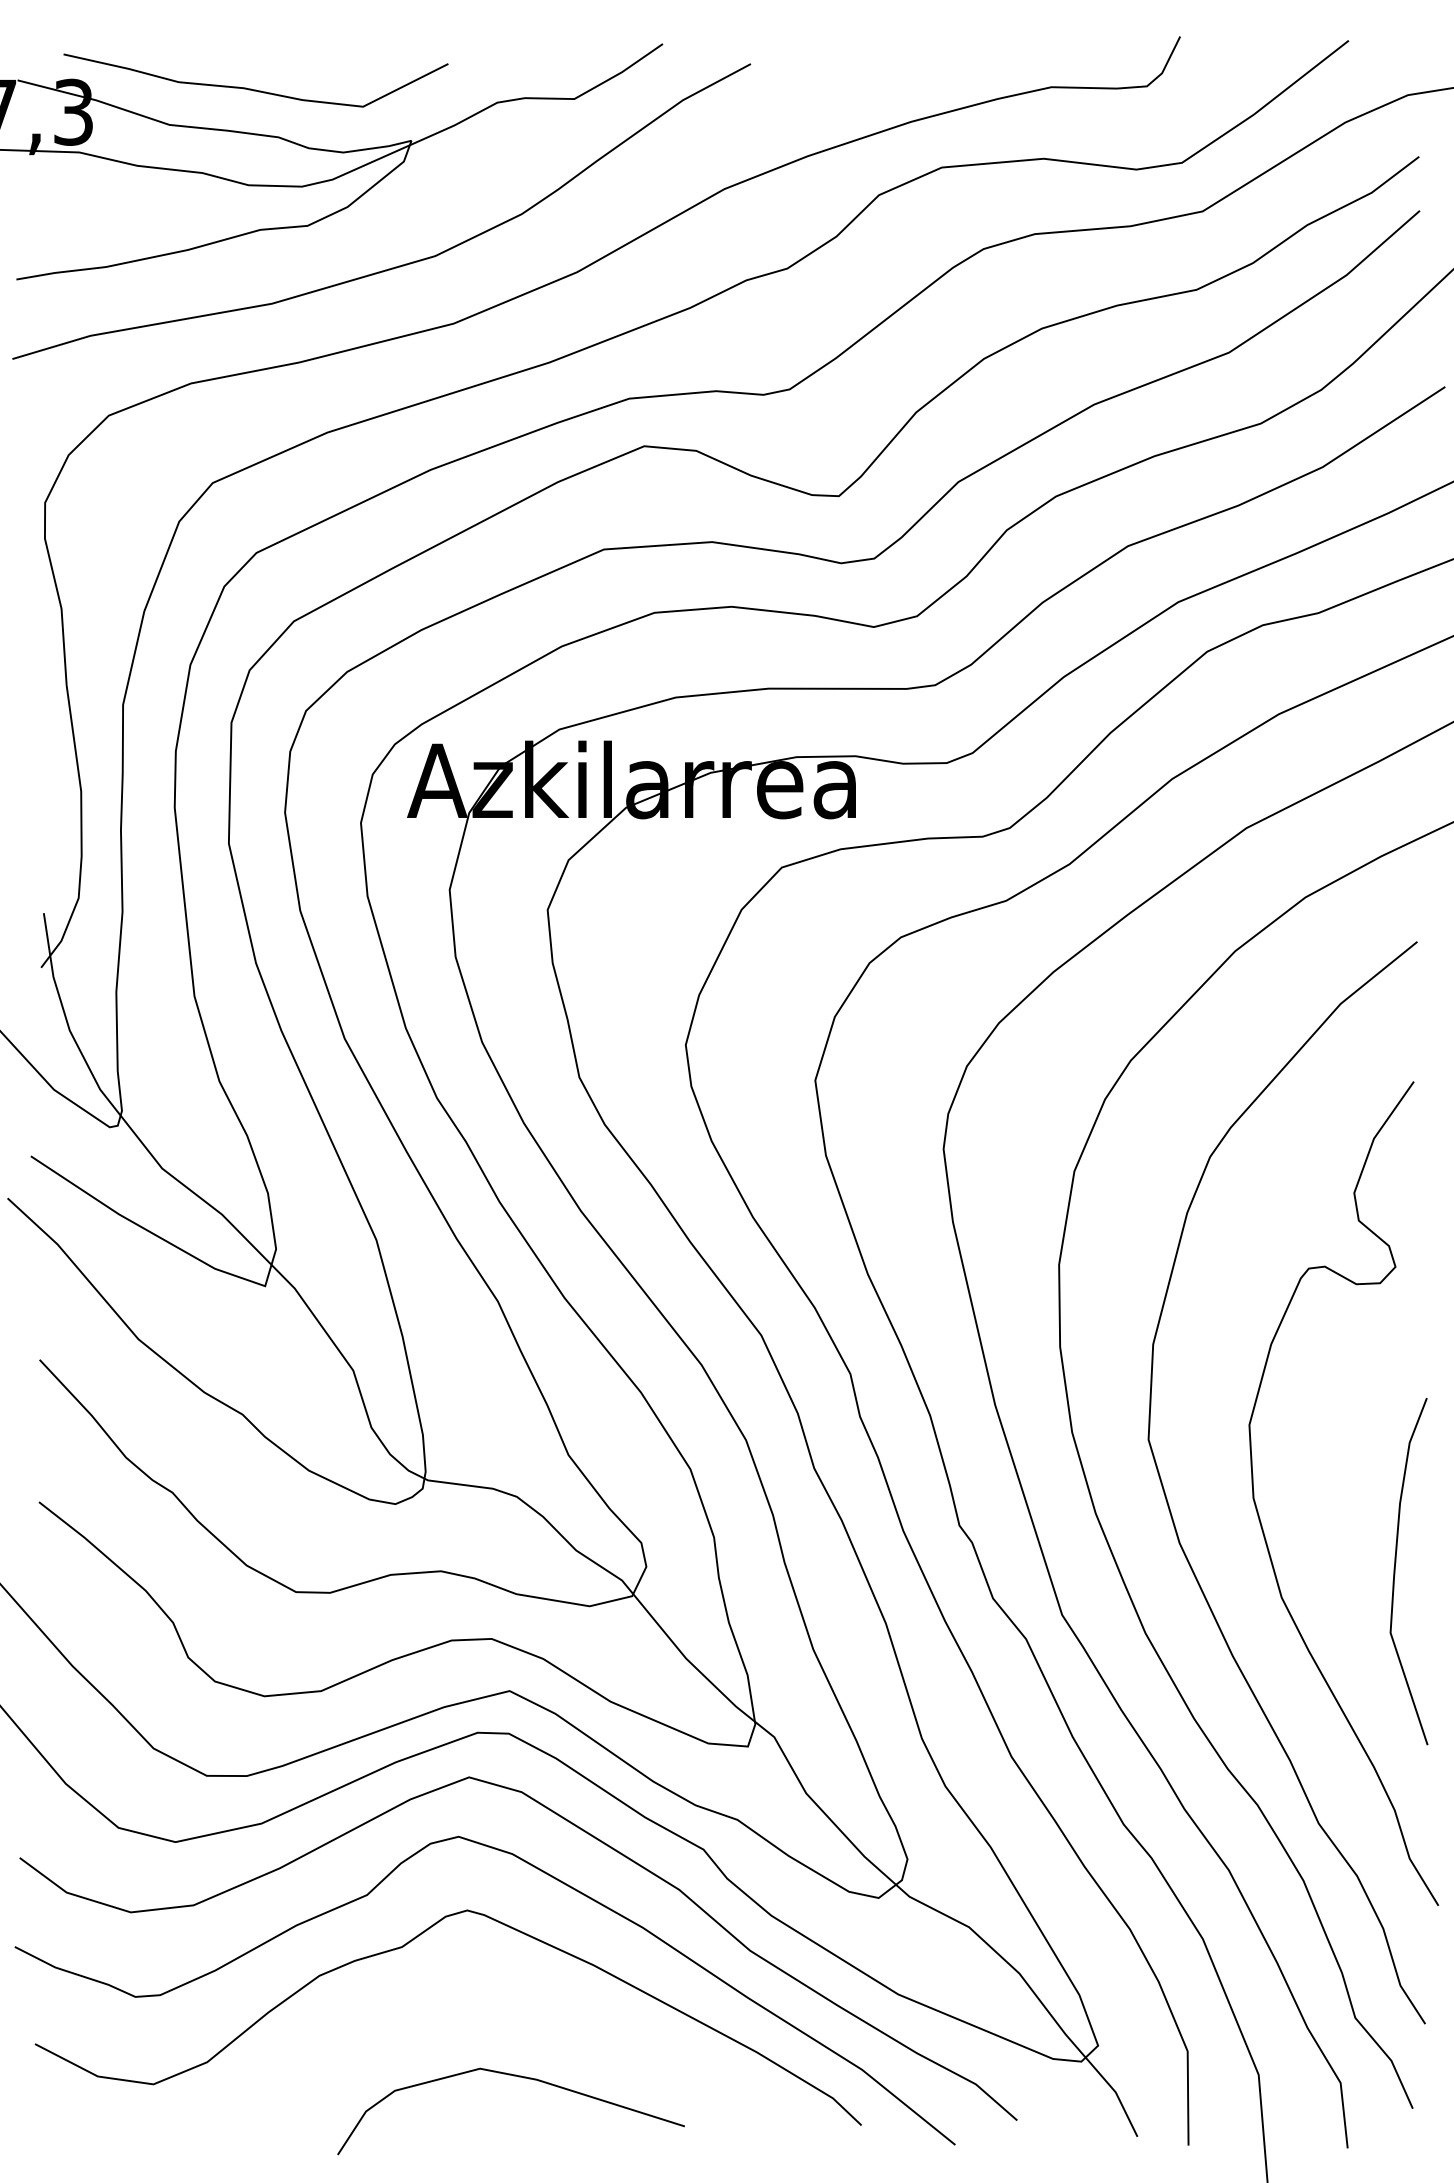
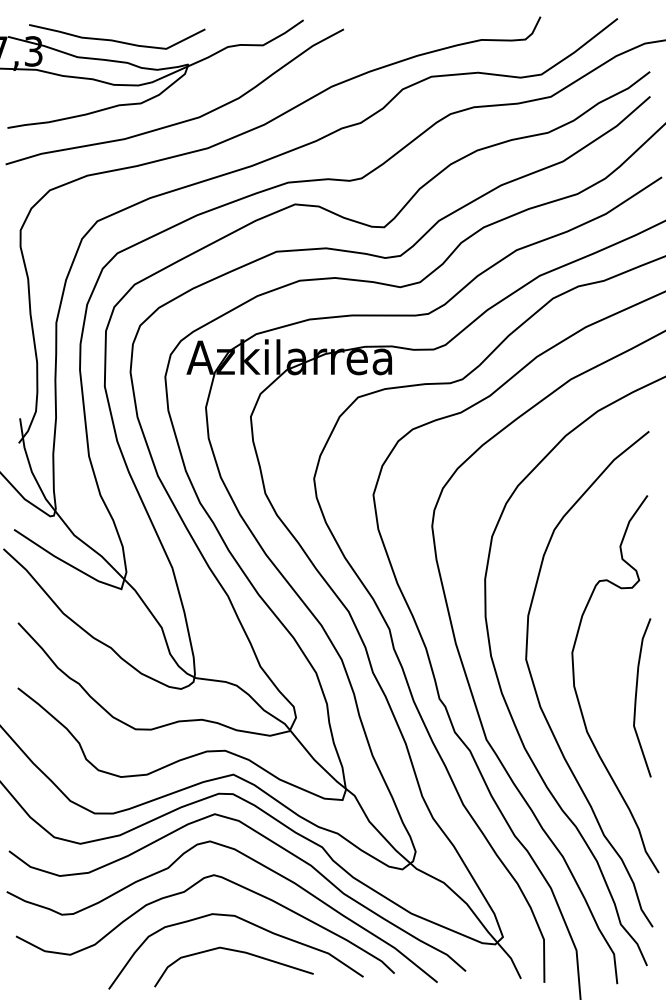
curve: (1396, 1570) -> (636, 697), moved
curve: (542, 2016) -> (248, 923), added

